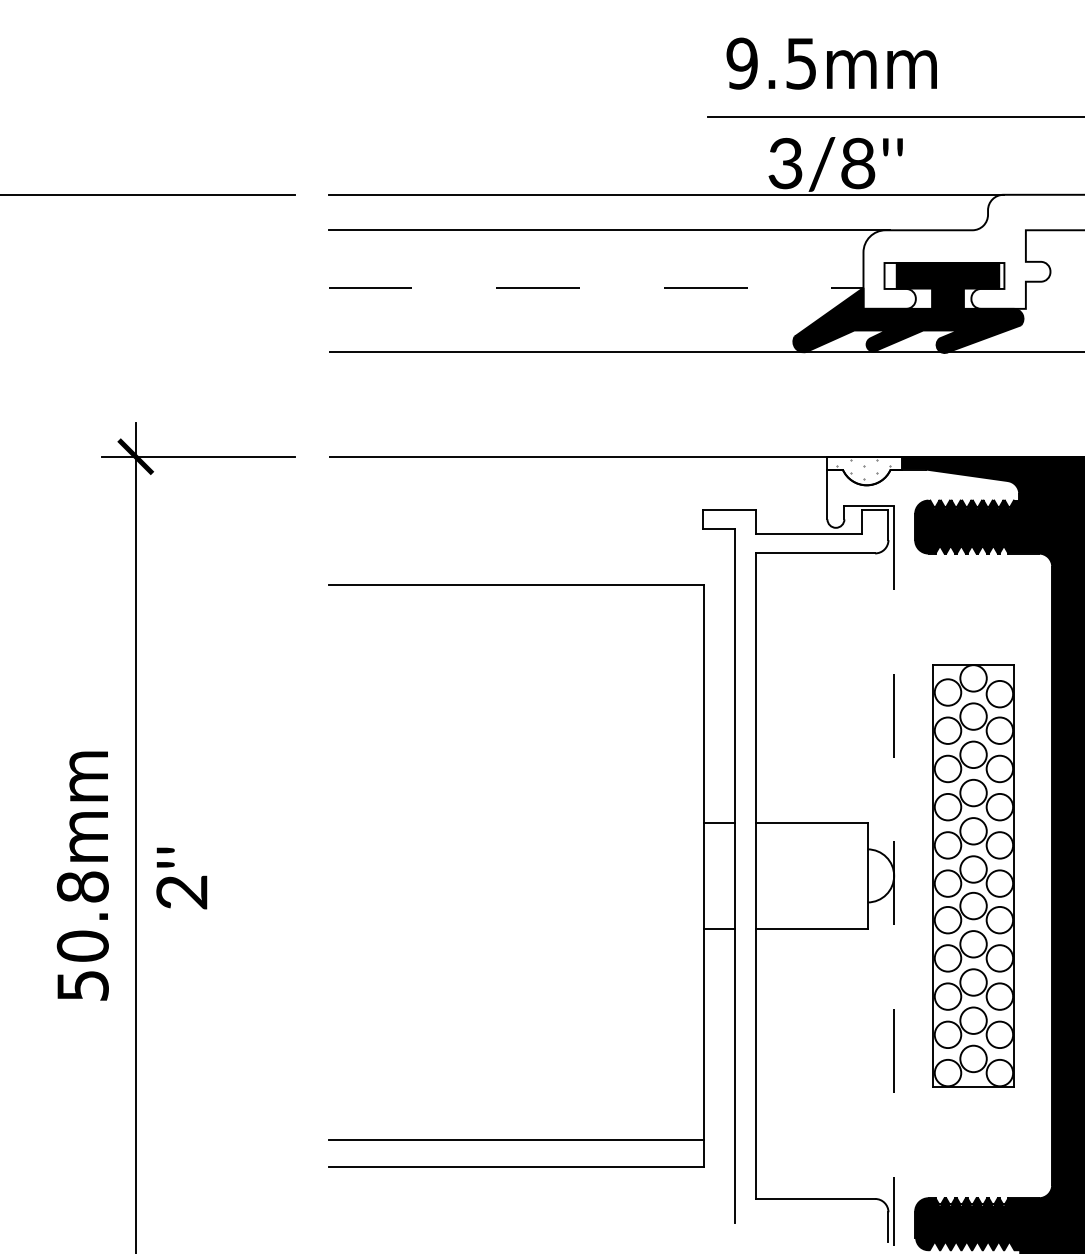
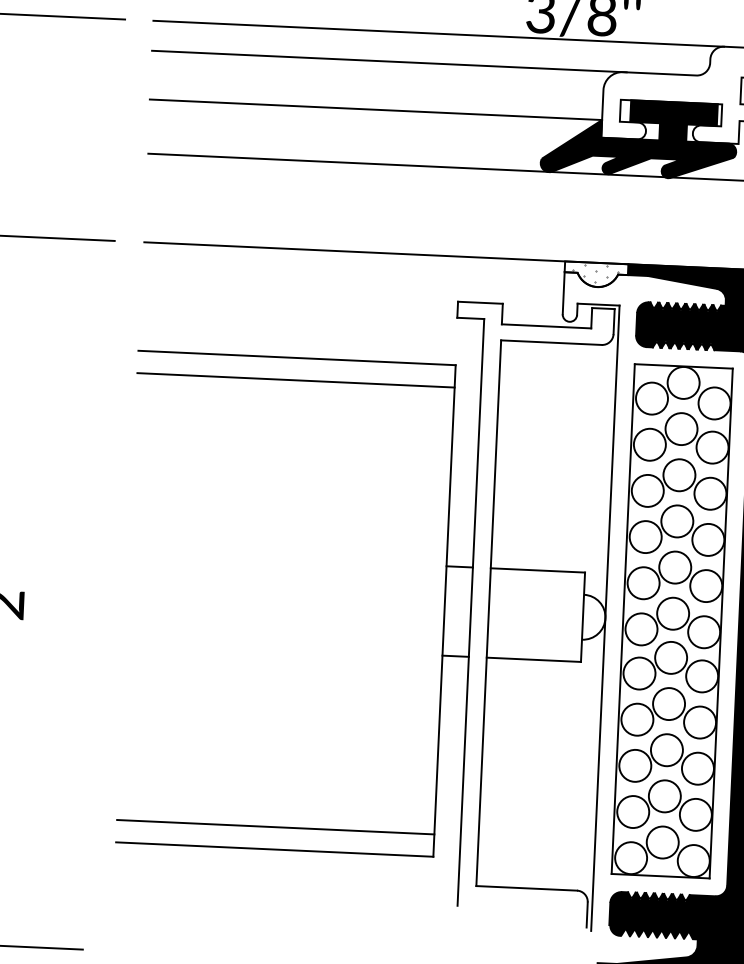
line: (596, 287) -> (376, 109), dashed -> solid
line: (515, 611) -> (295, 380), added
line: (894, 875) -> (605, 617), dashed -> solid
part: (972, 875) -> (671, 620), size x1.43

